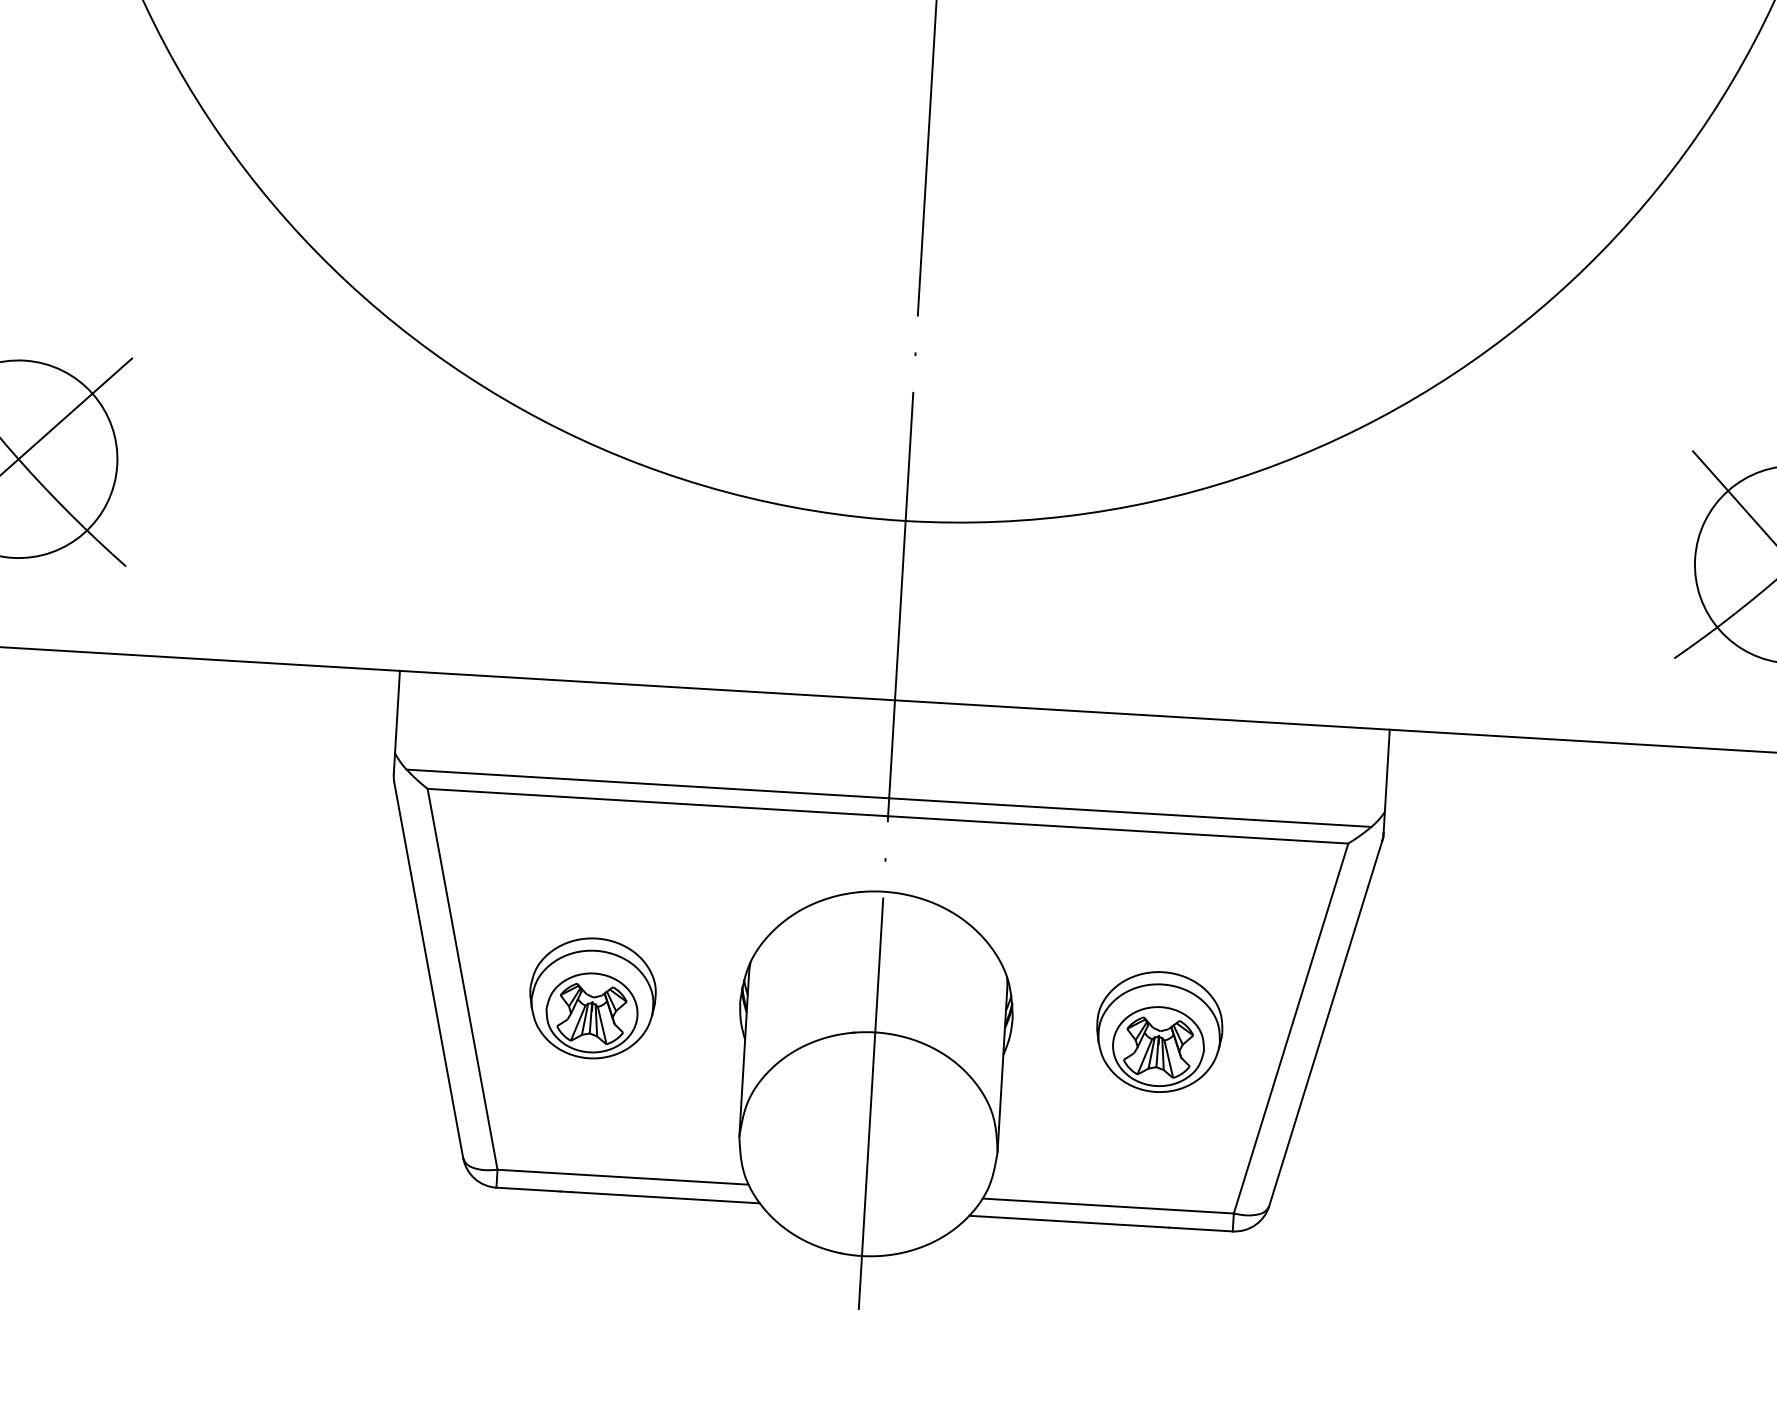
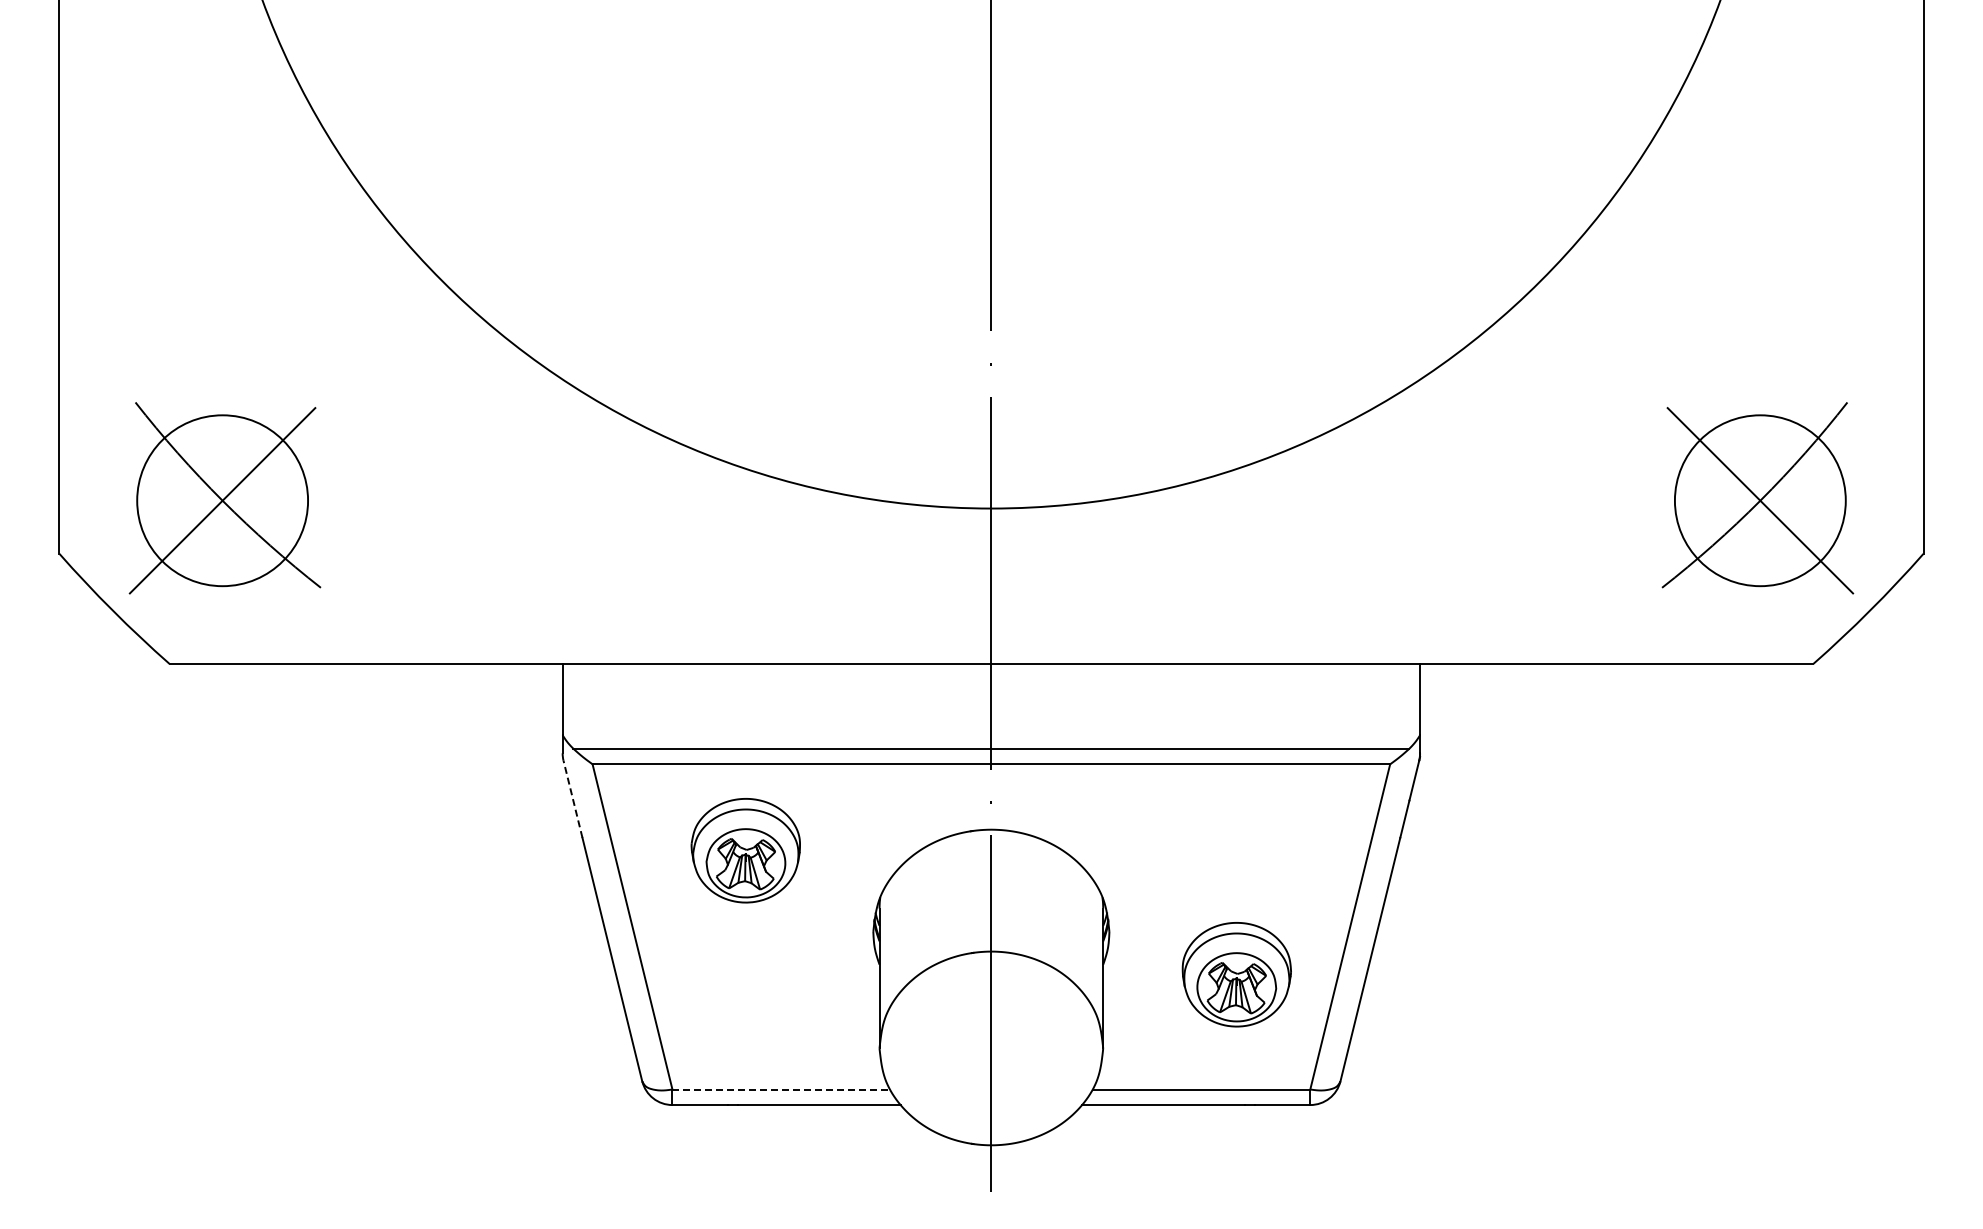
line: (403, 828) -> (573, 799), solid -> dashed
part: (592, 998) -> (745, 850), moved
part: (1159, 1031) -> (1236, 974), moved
line: (623, 1177) -> (781, 1089), solid -> dashed

